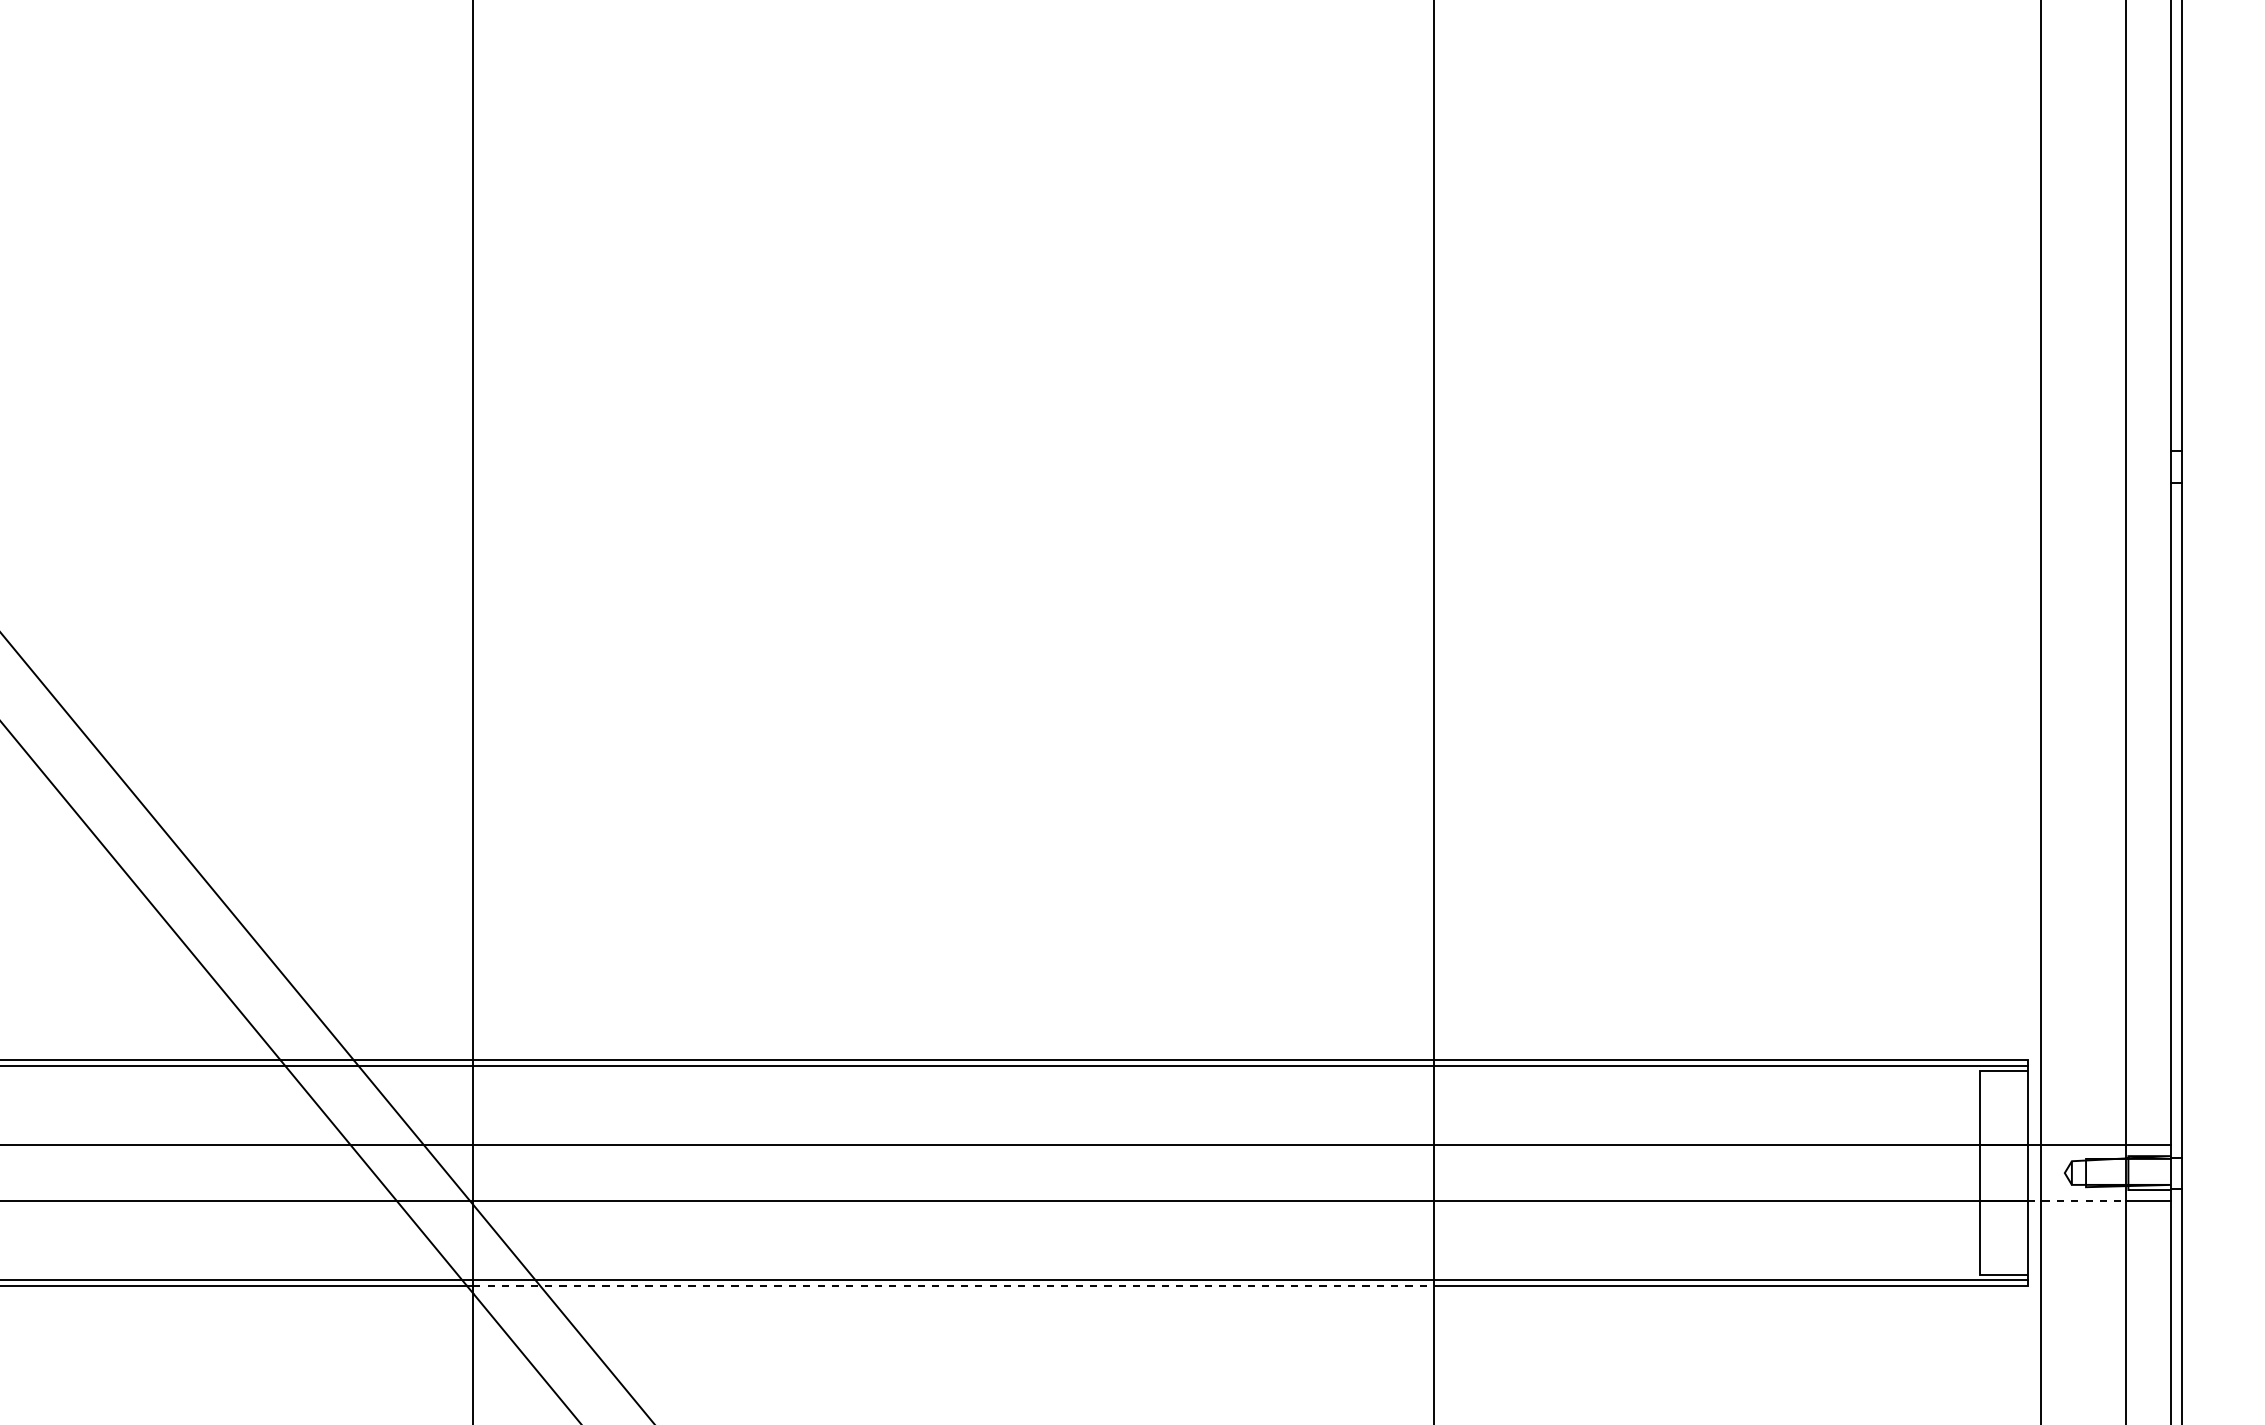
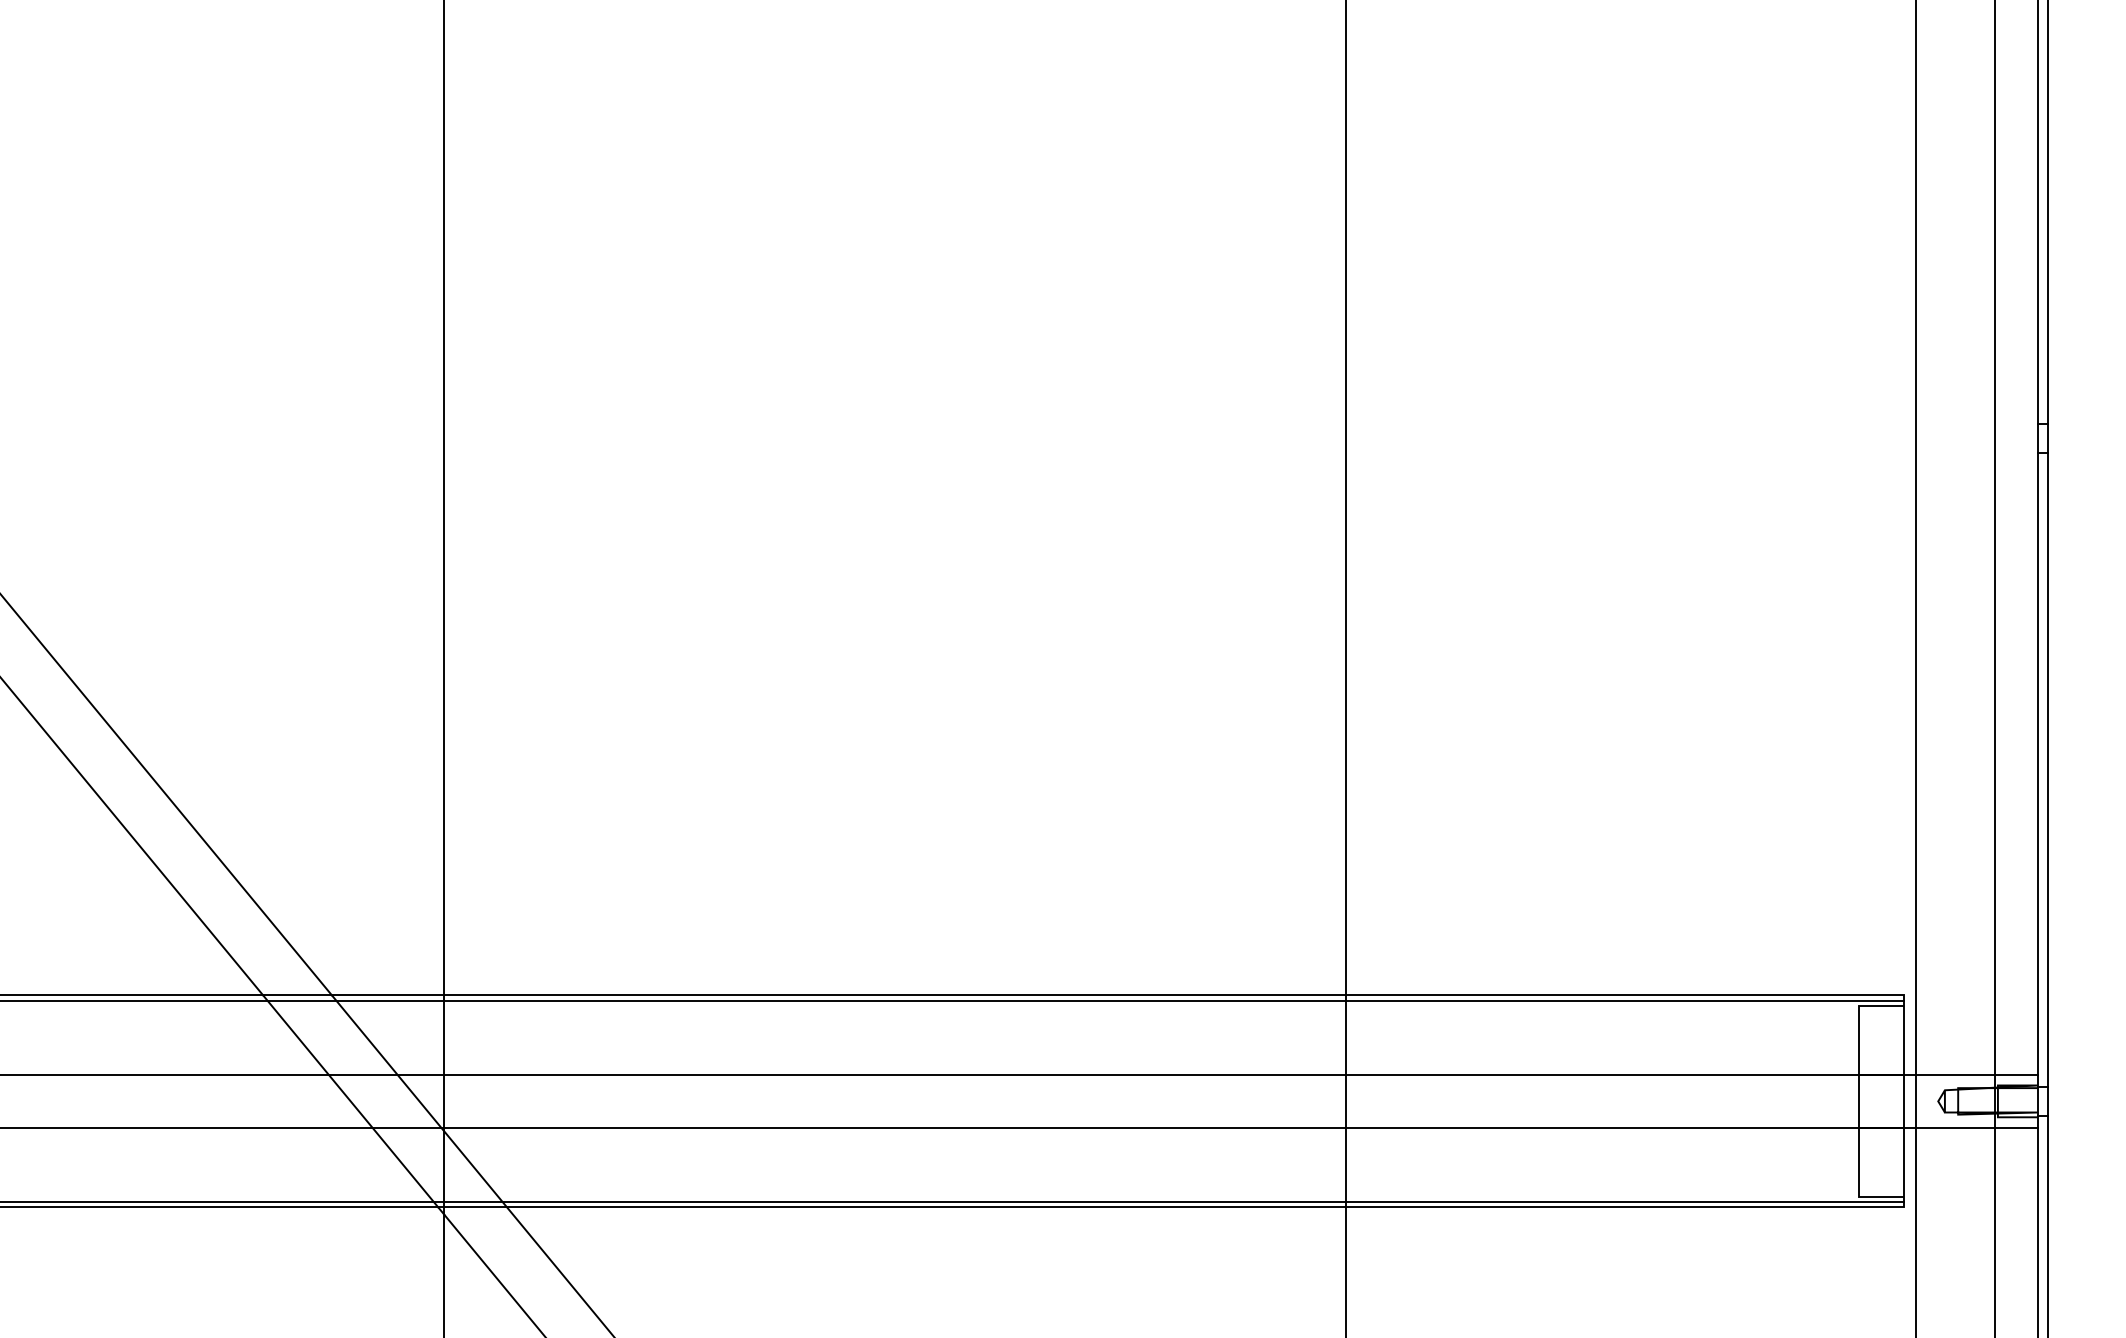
line: (2076, 1201) -> (1949, 1128), dashed -> solid
line: (953, 1286) -> (894, 1207), dashed -> solid

